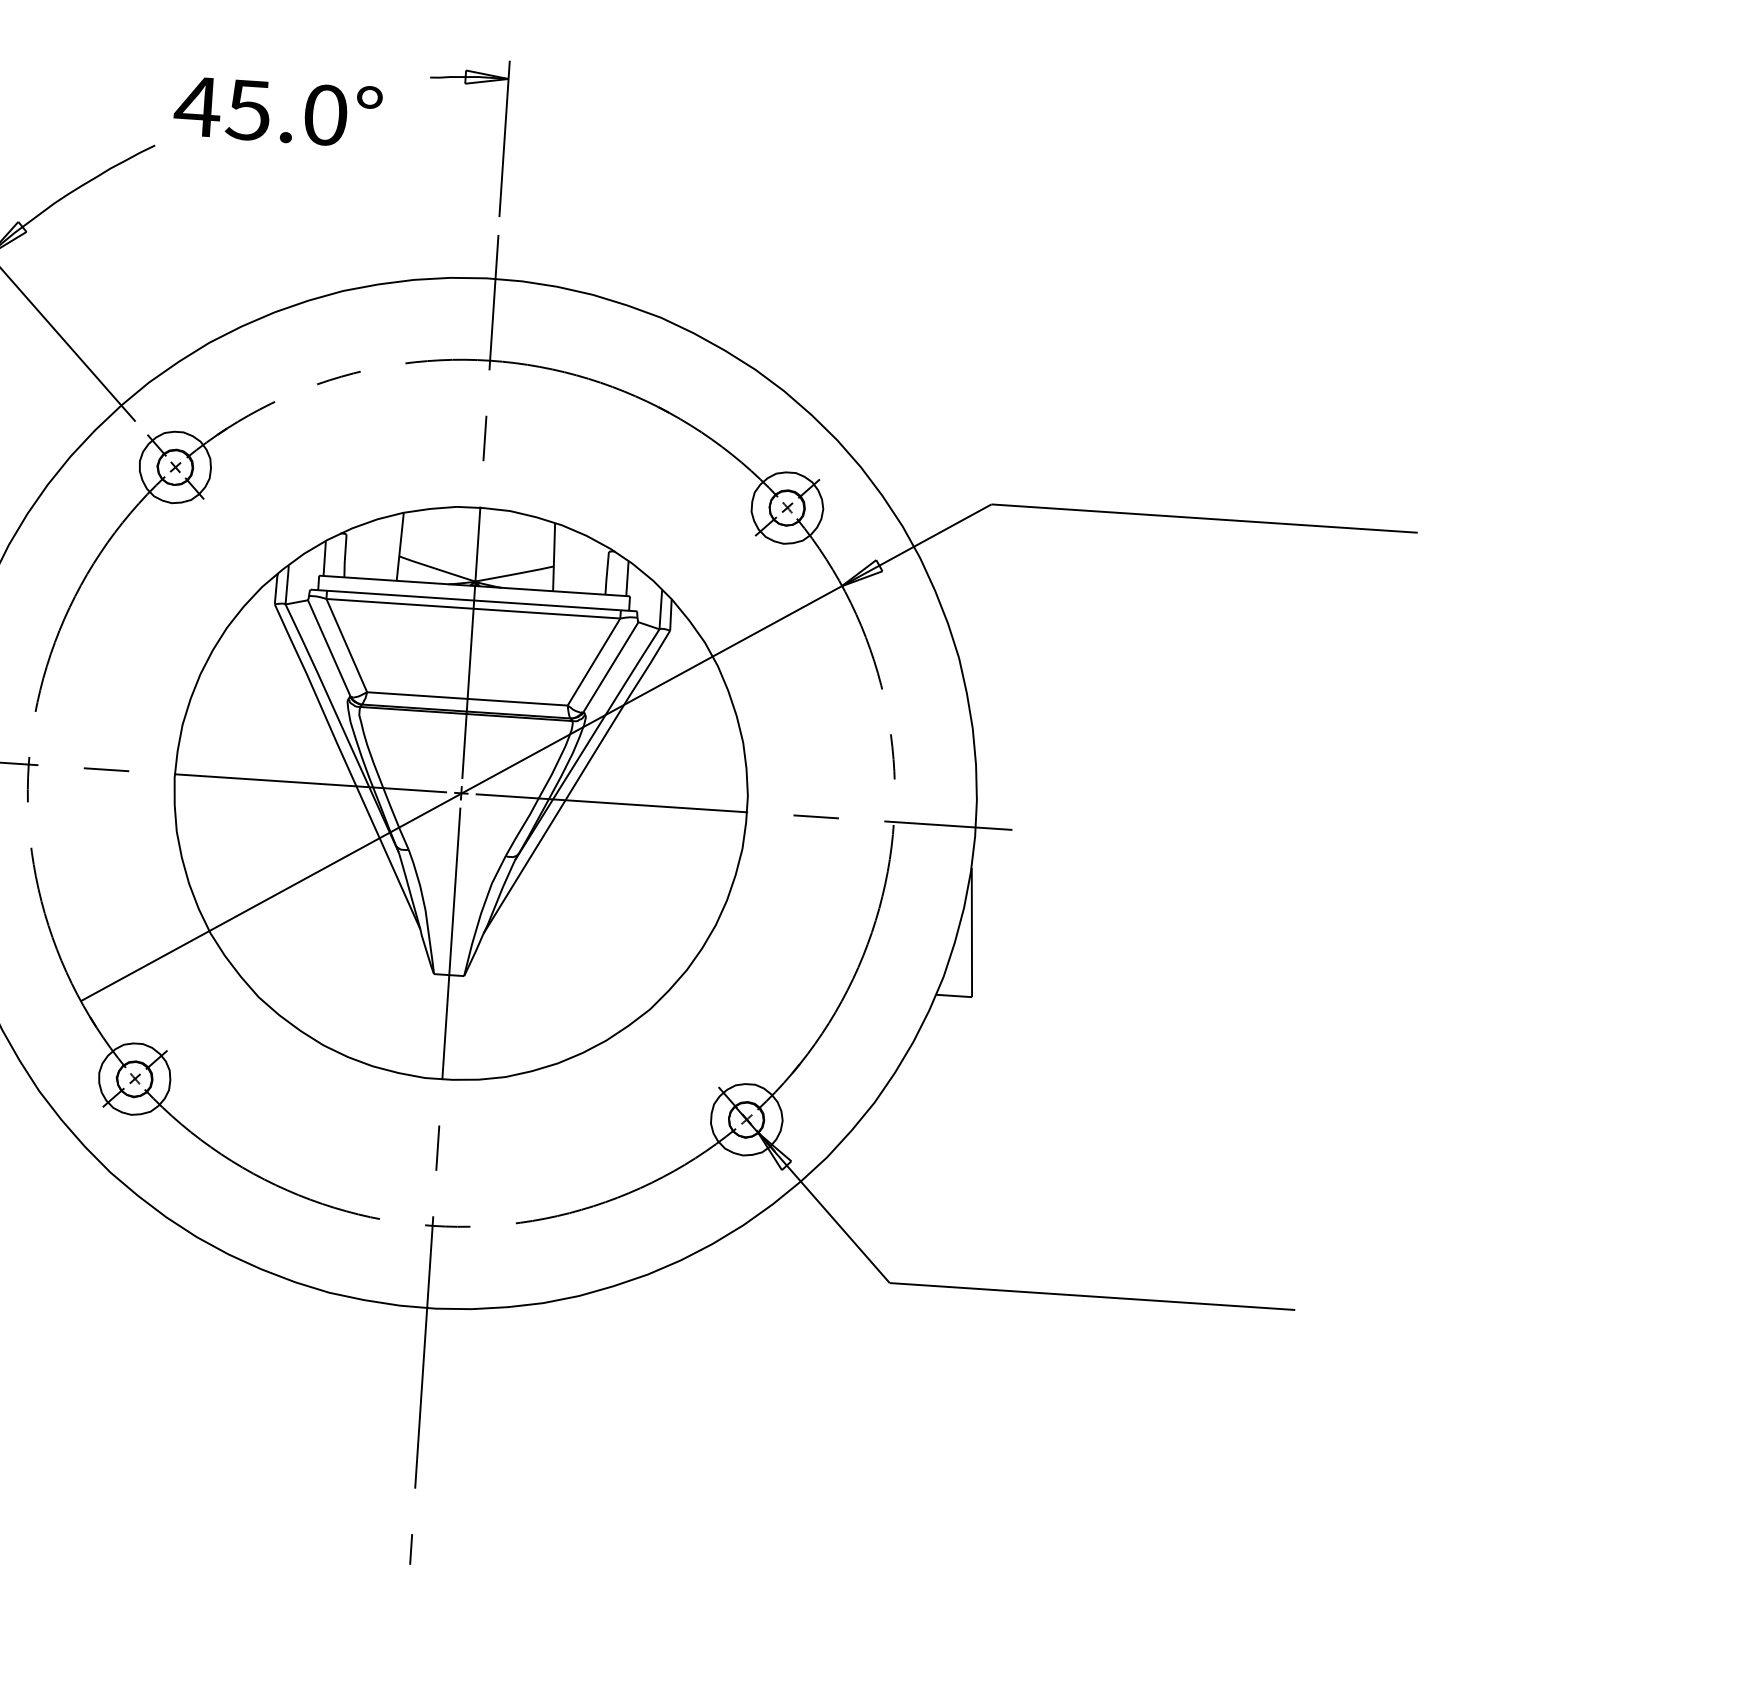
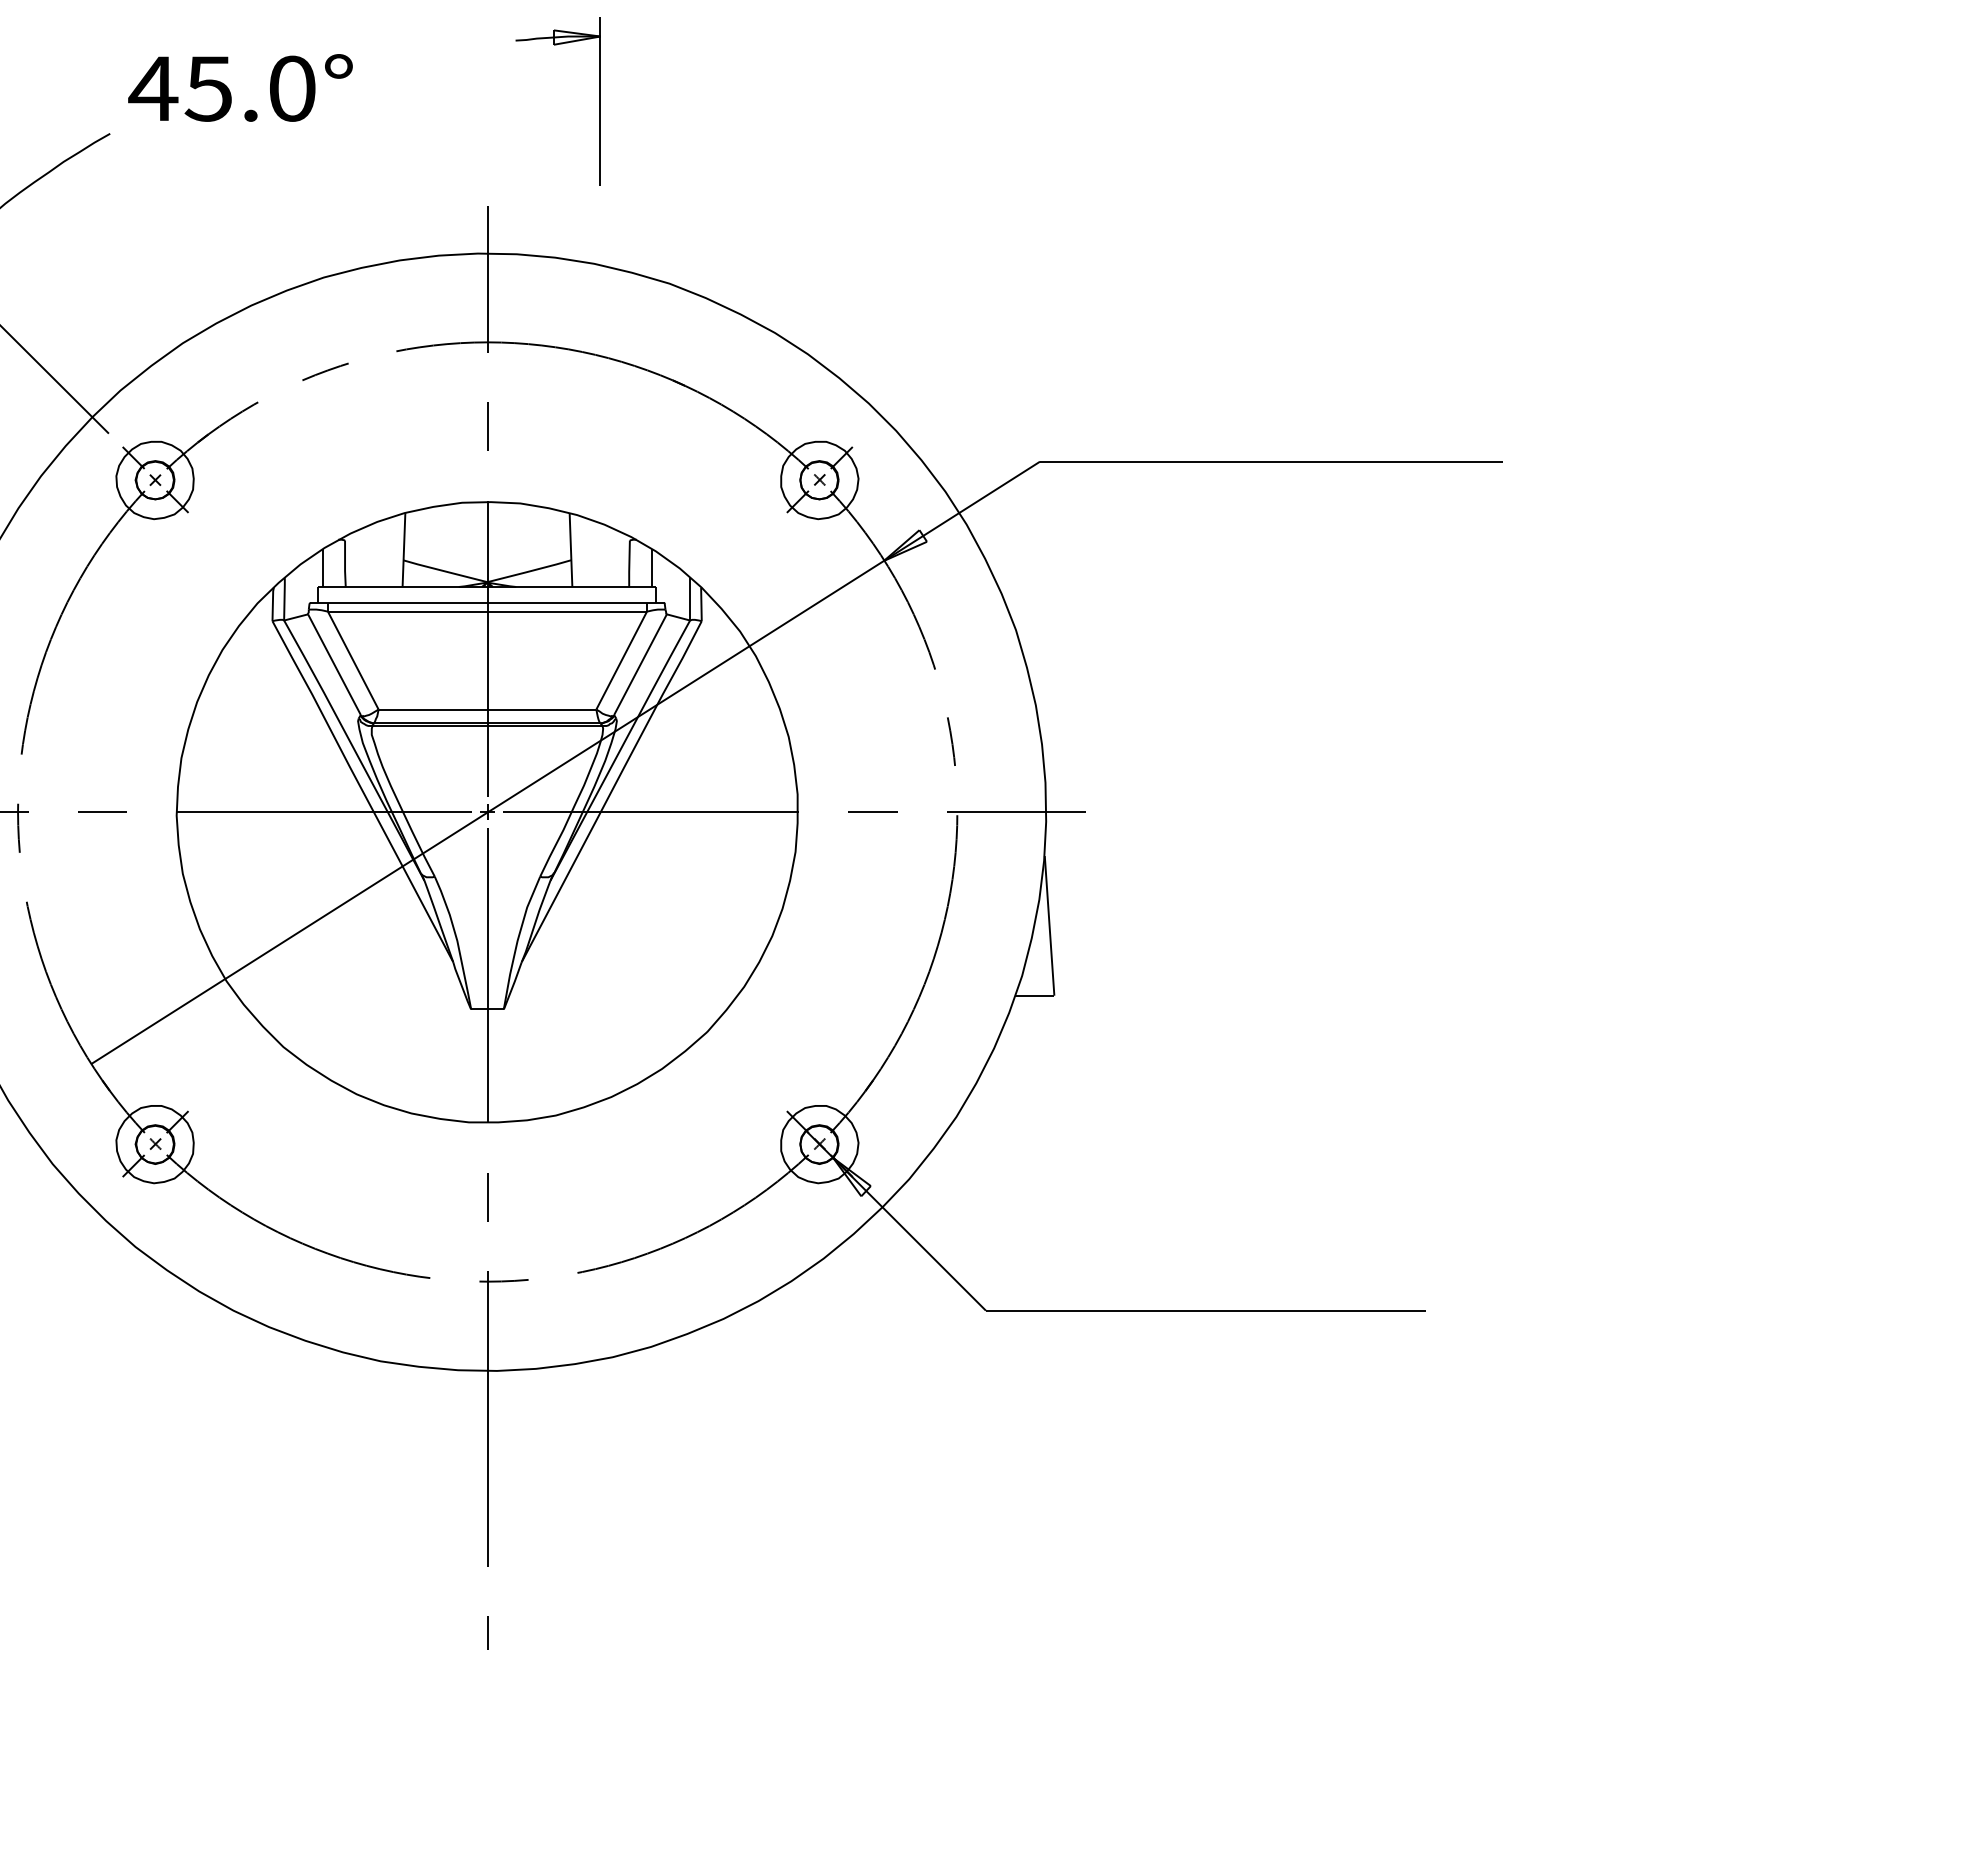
part: (503, 138) -> (599, 101), moved

